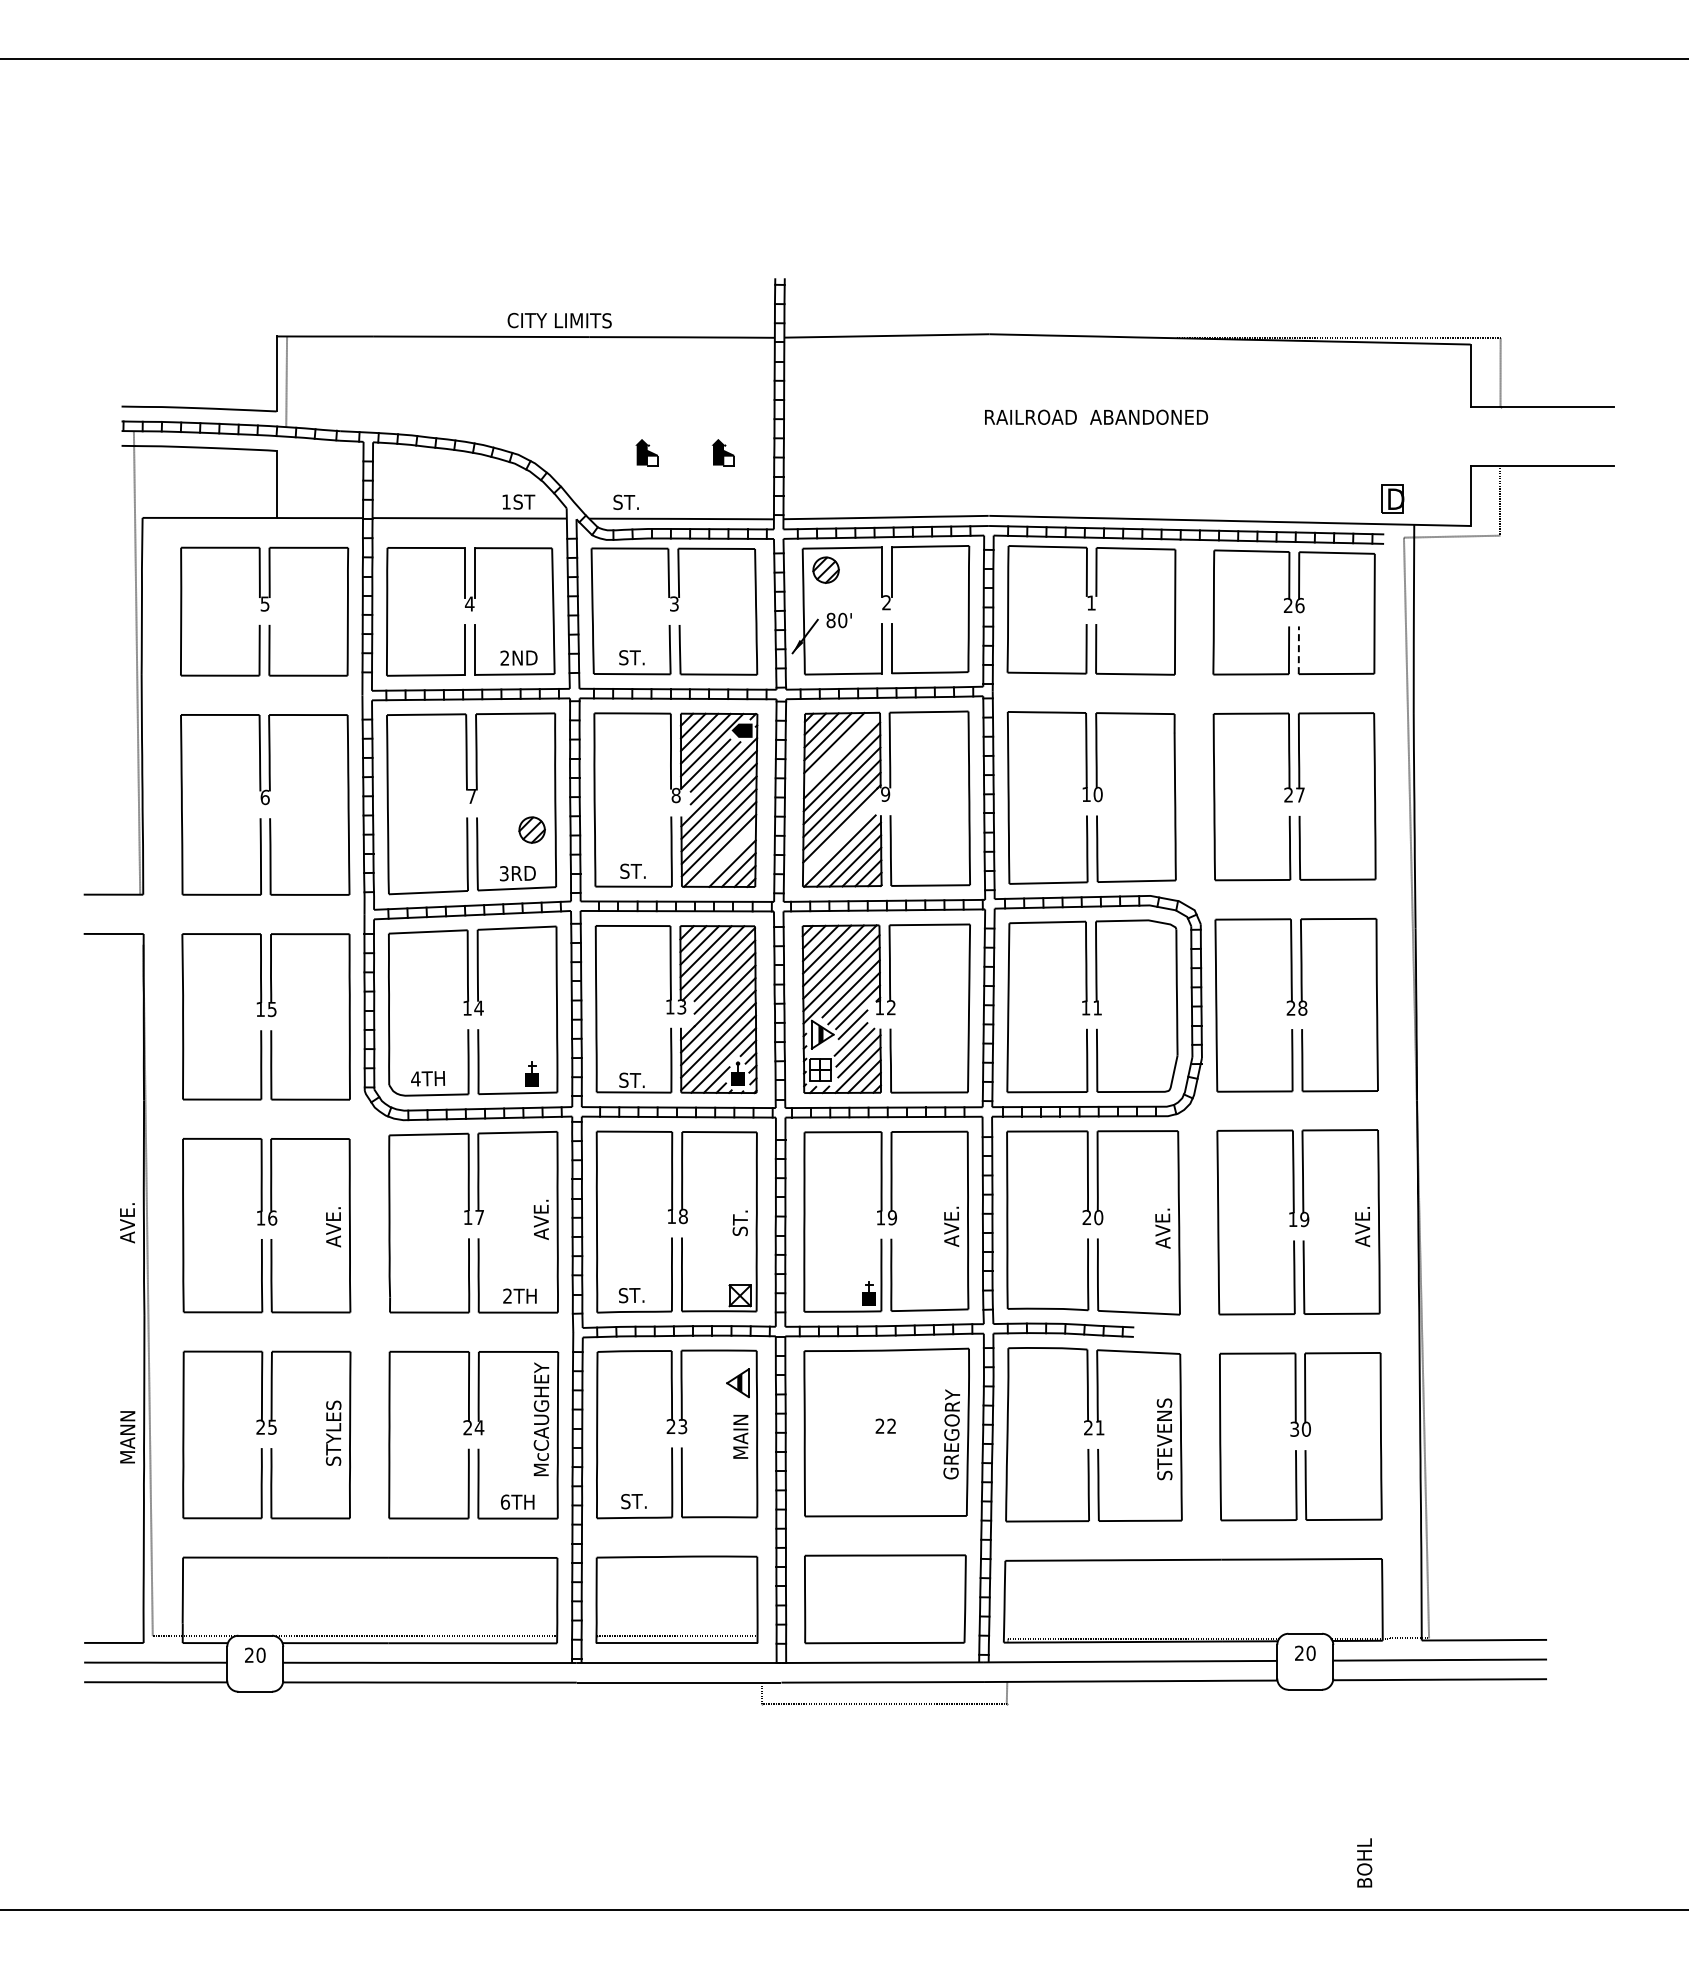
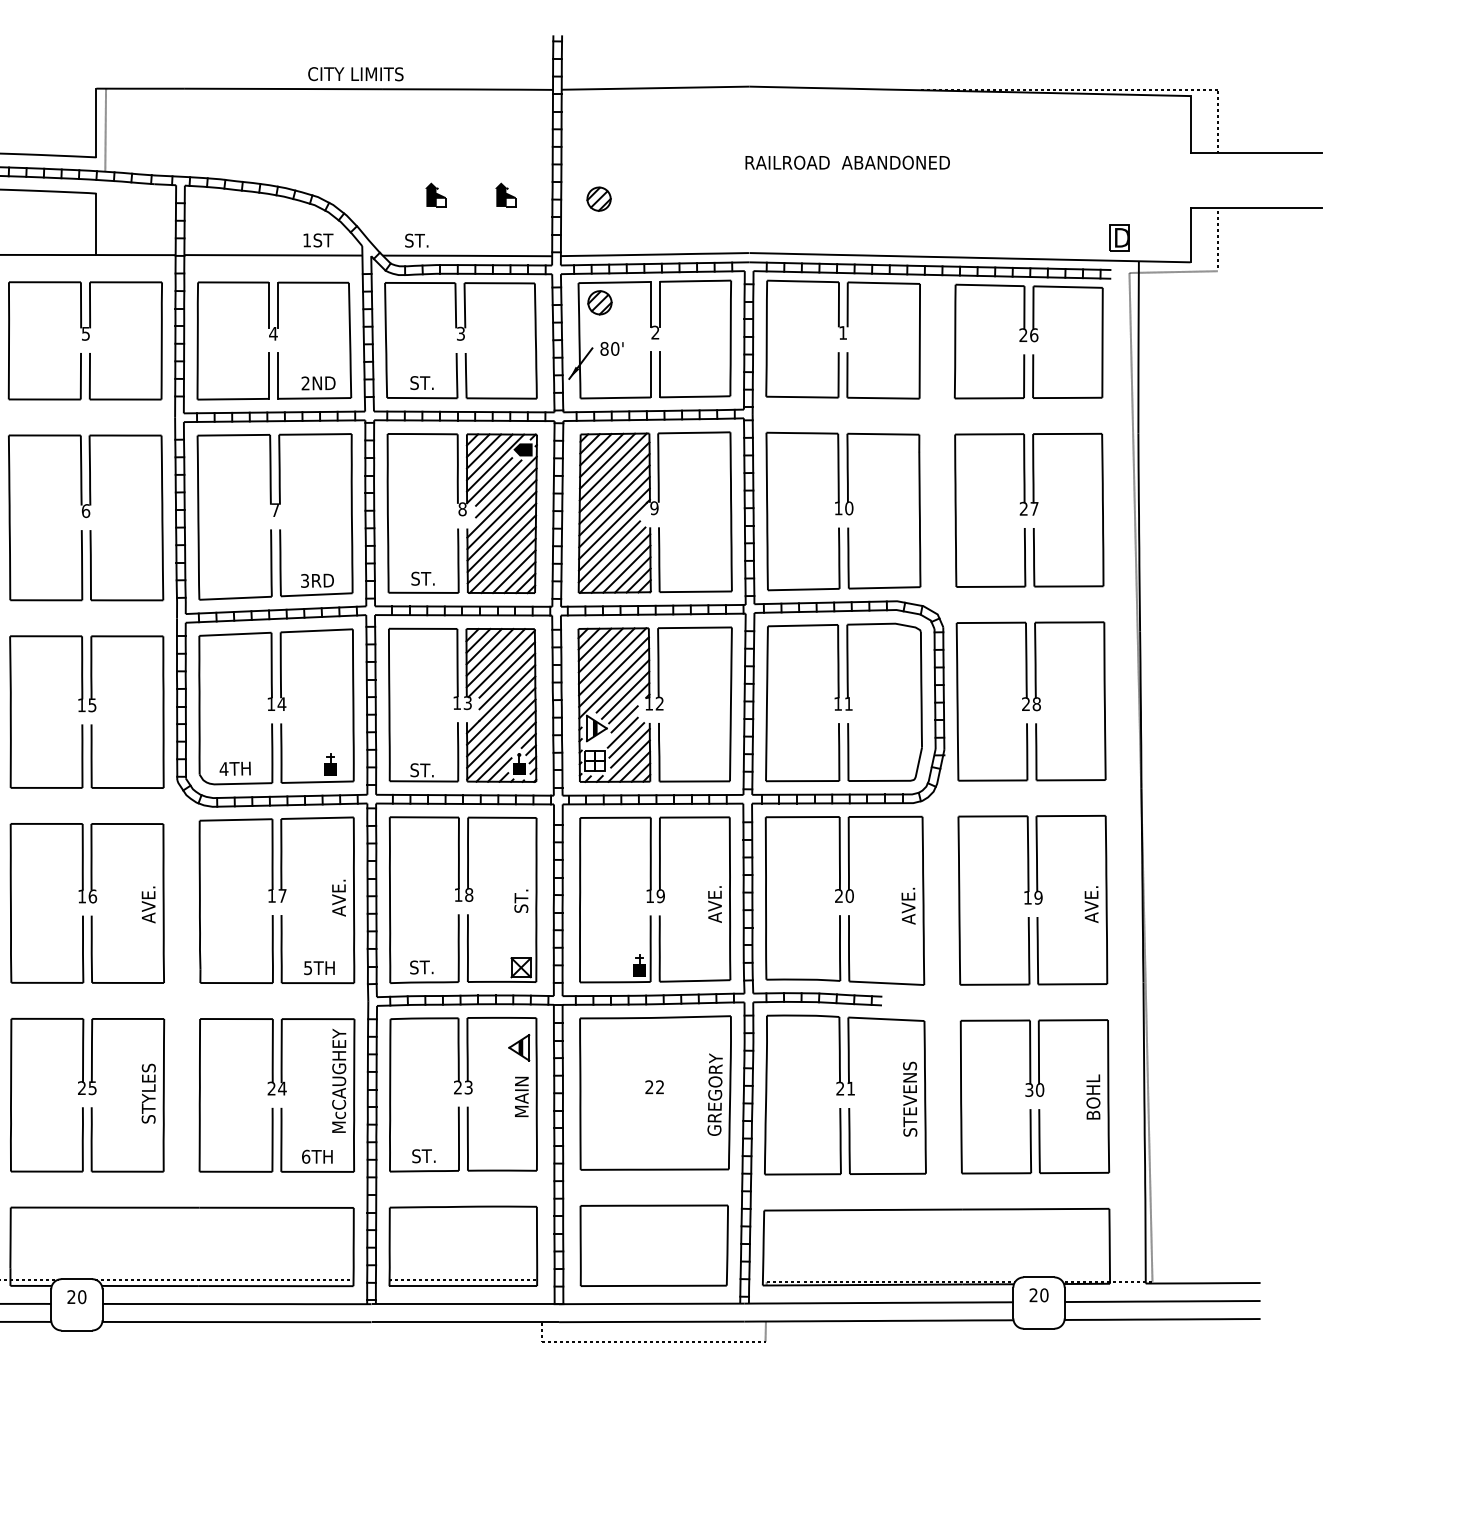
line: (1298, 650) -> (1032, 376), dashed -> solid
line: (840, 748) -> (613, 466), added
part: (531, 829) -> (598, 198), moved
line: (836, 841) -> (609, 551), added
line: (725, 856) -> (507, 565), added
text: (507, 1295) -> (308, 967), 2TH -> 5TH
text: (1364, 1862) -> (1093, 1096), moved

